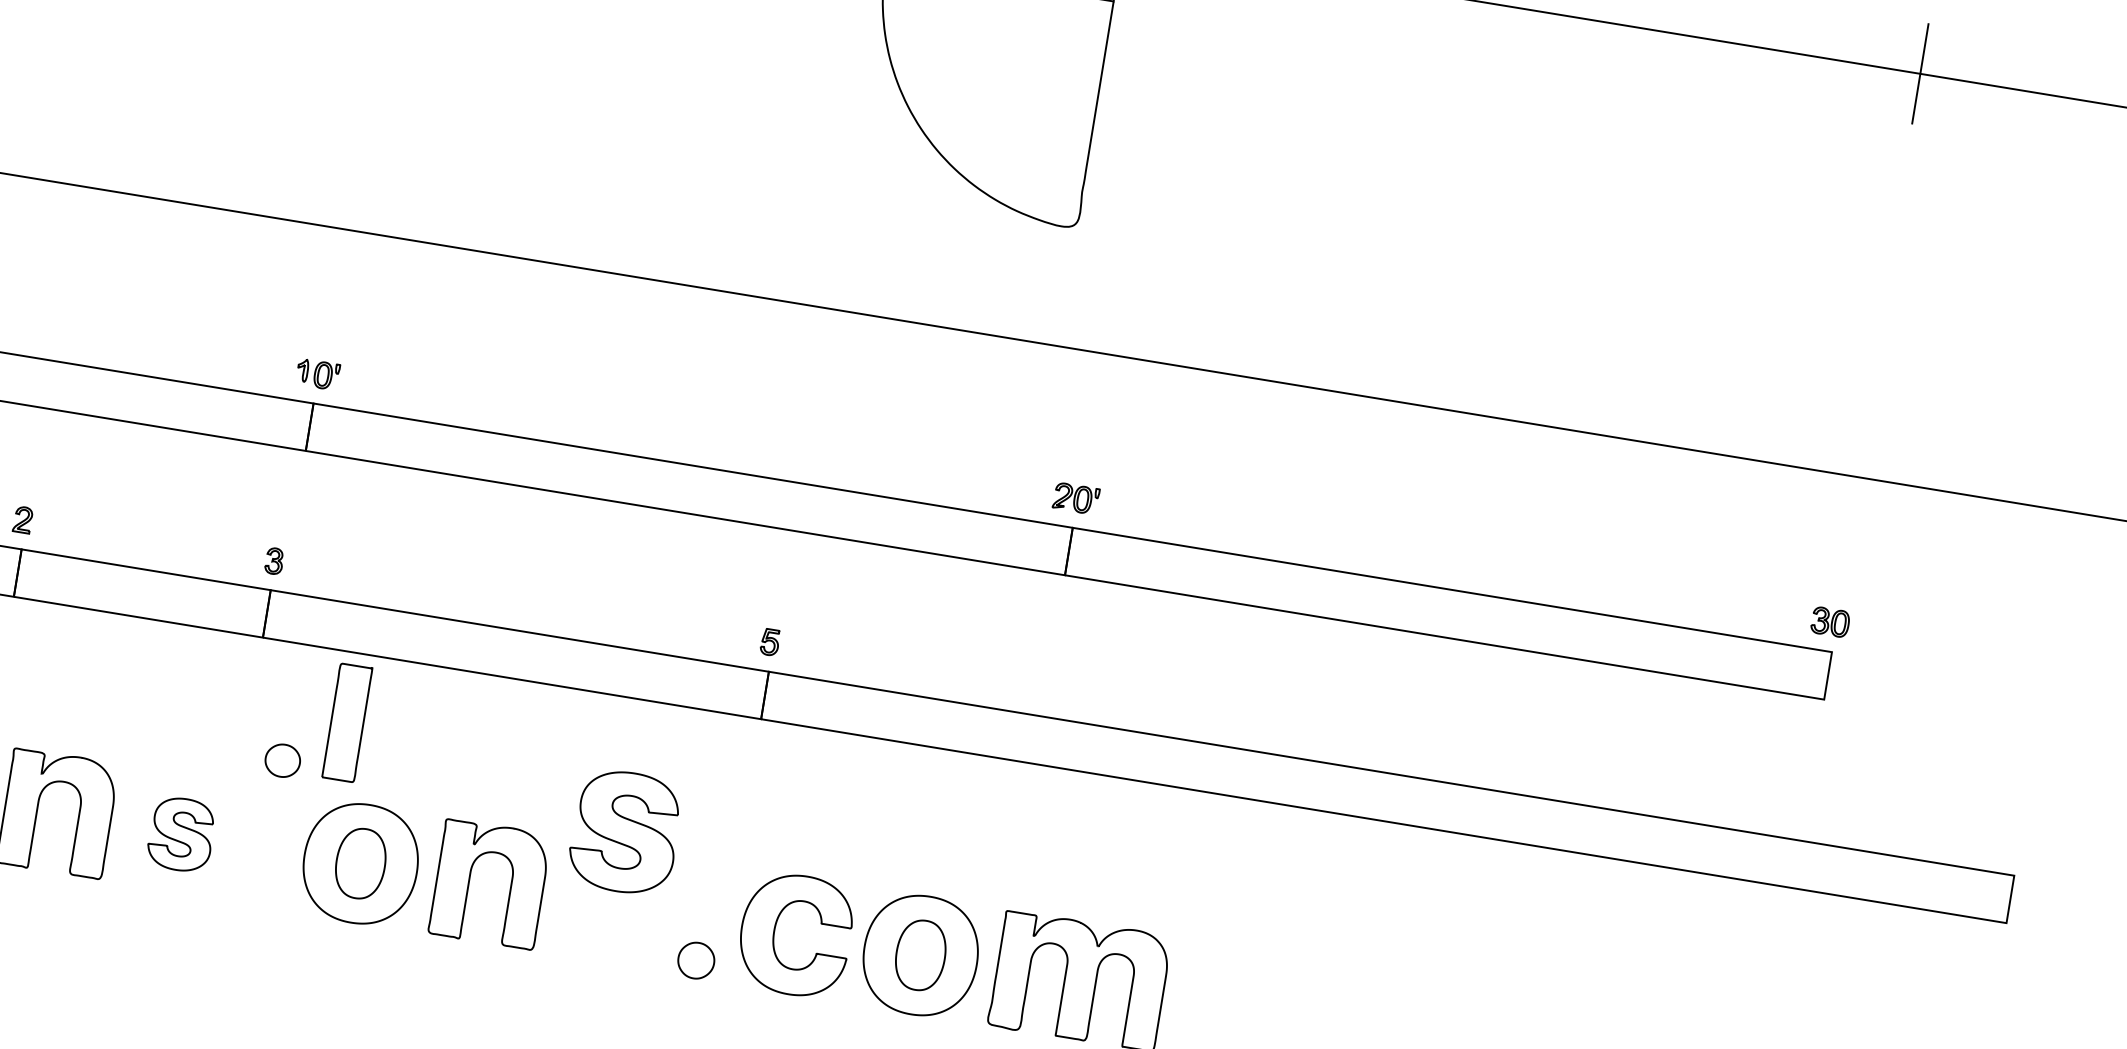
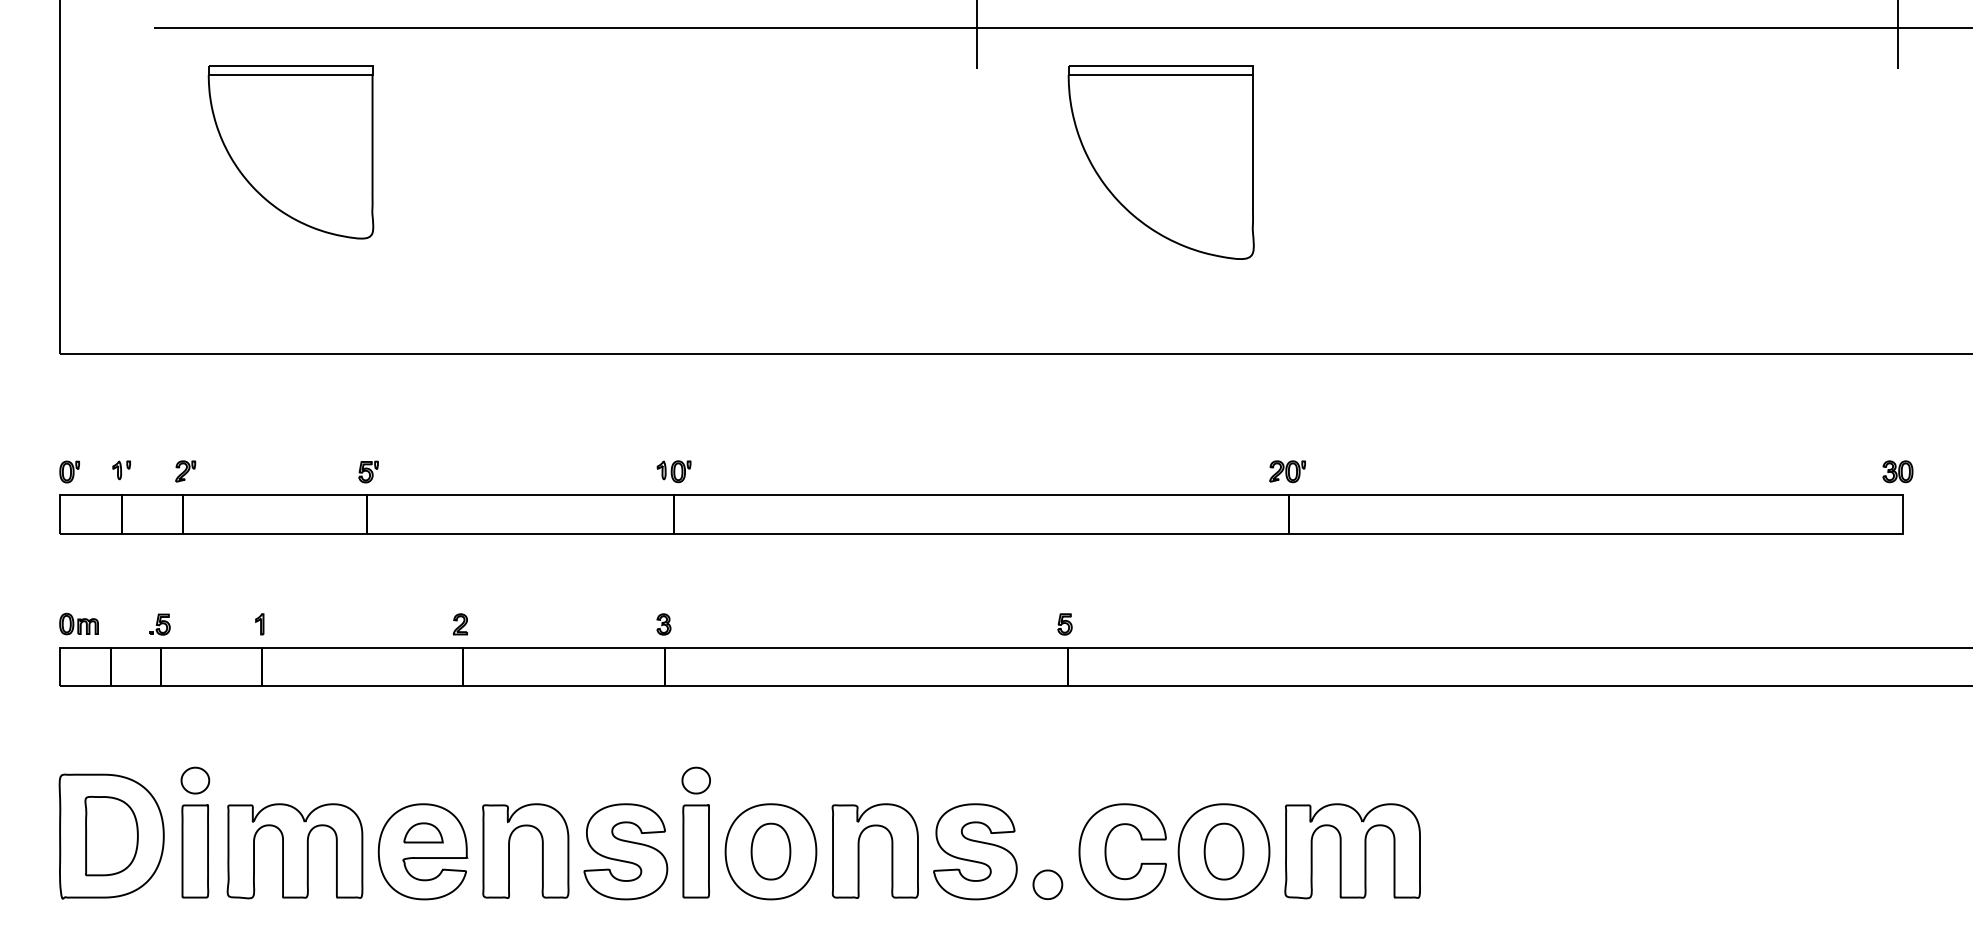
part: (347, 722) -> (696, 851), moved
part: (625, 831) -> (975, 851), moved
part: (181, 834) -> (625, 851), size x1.67

